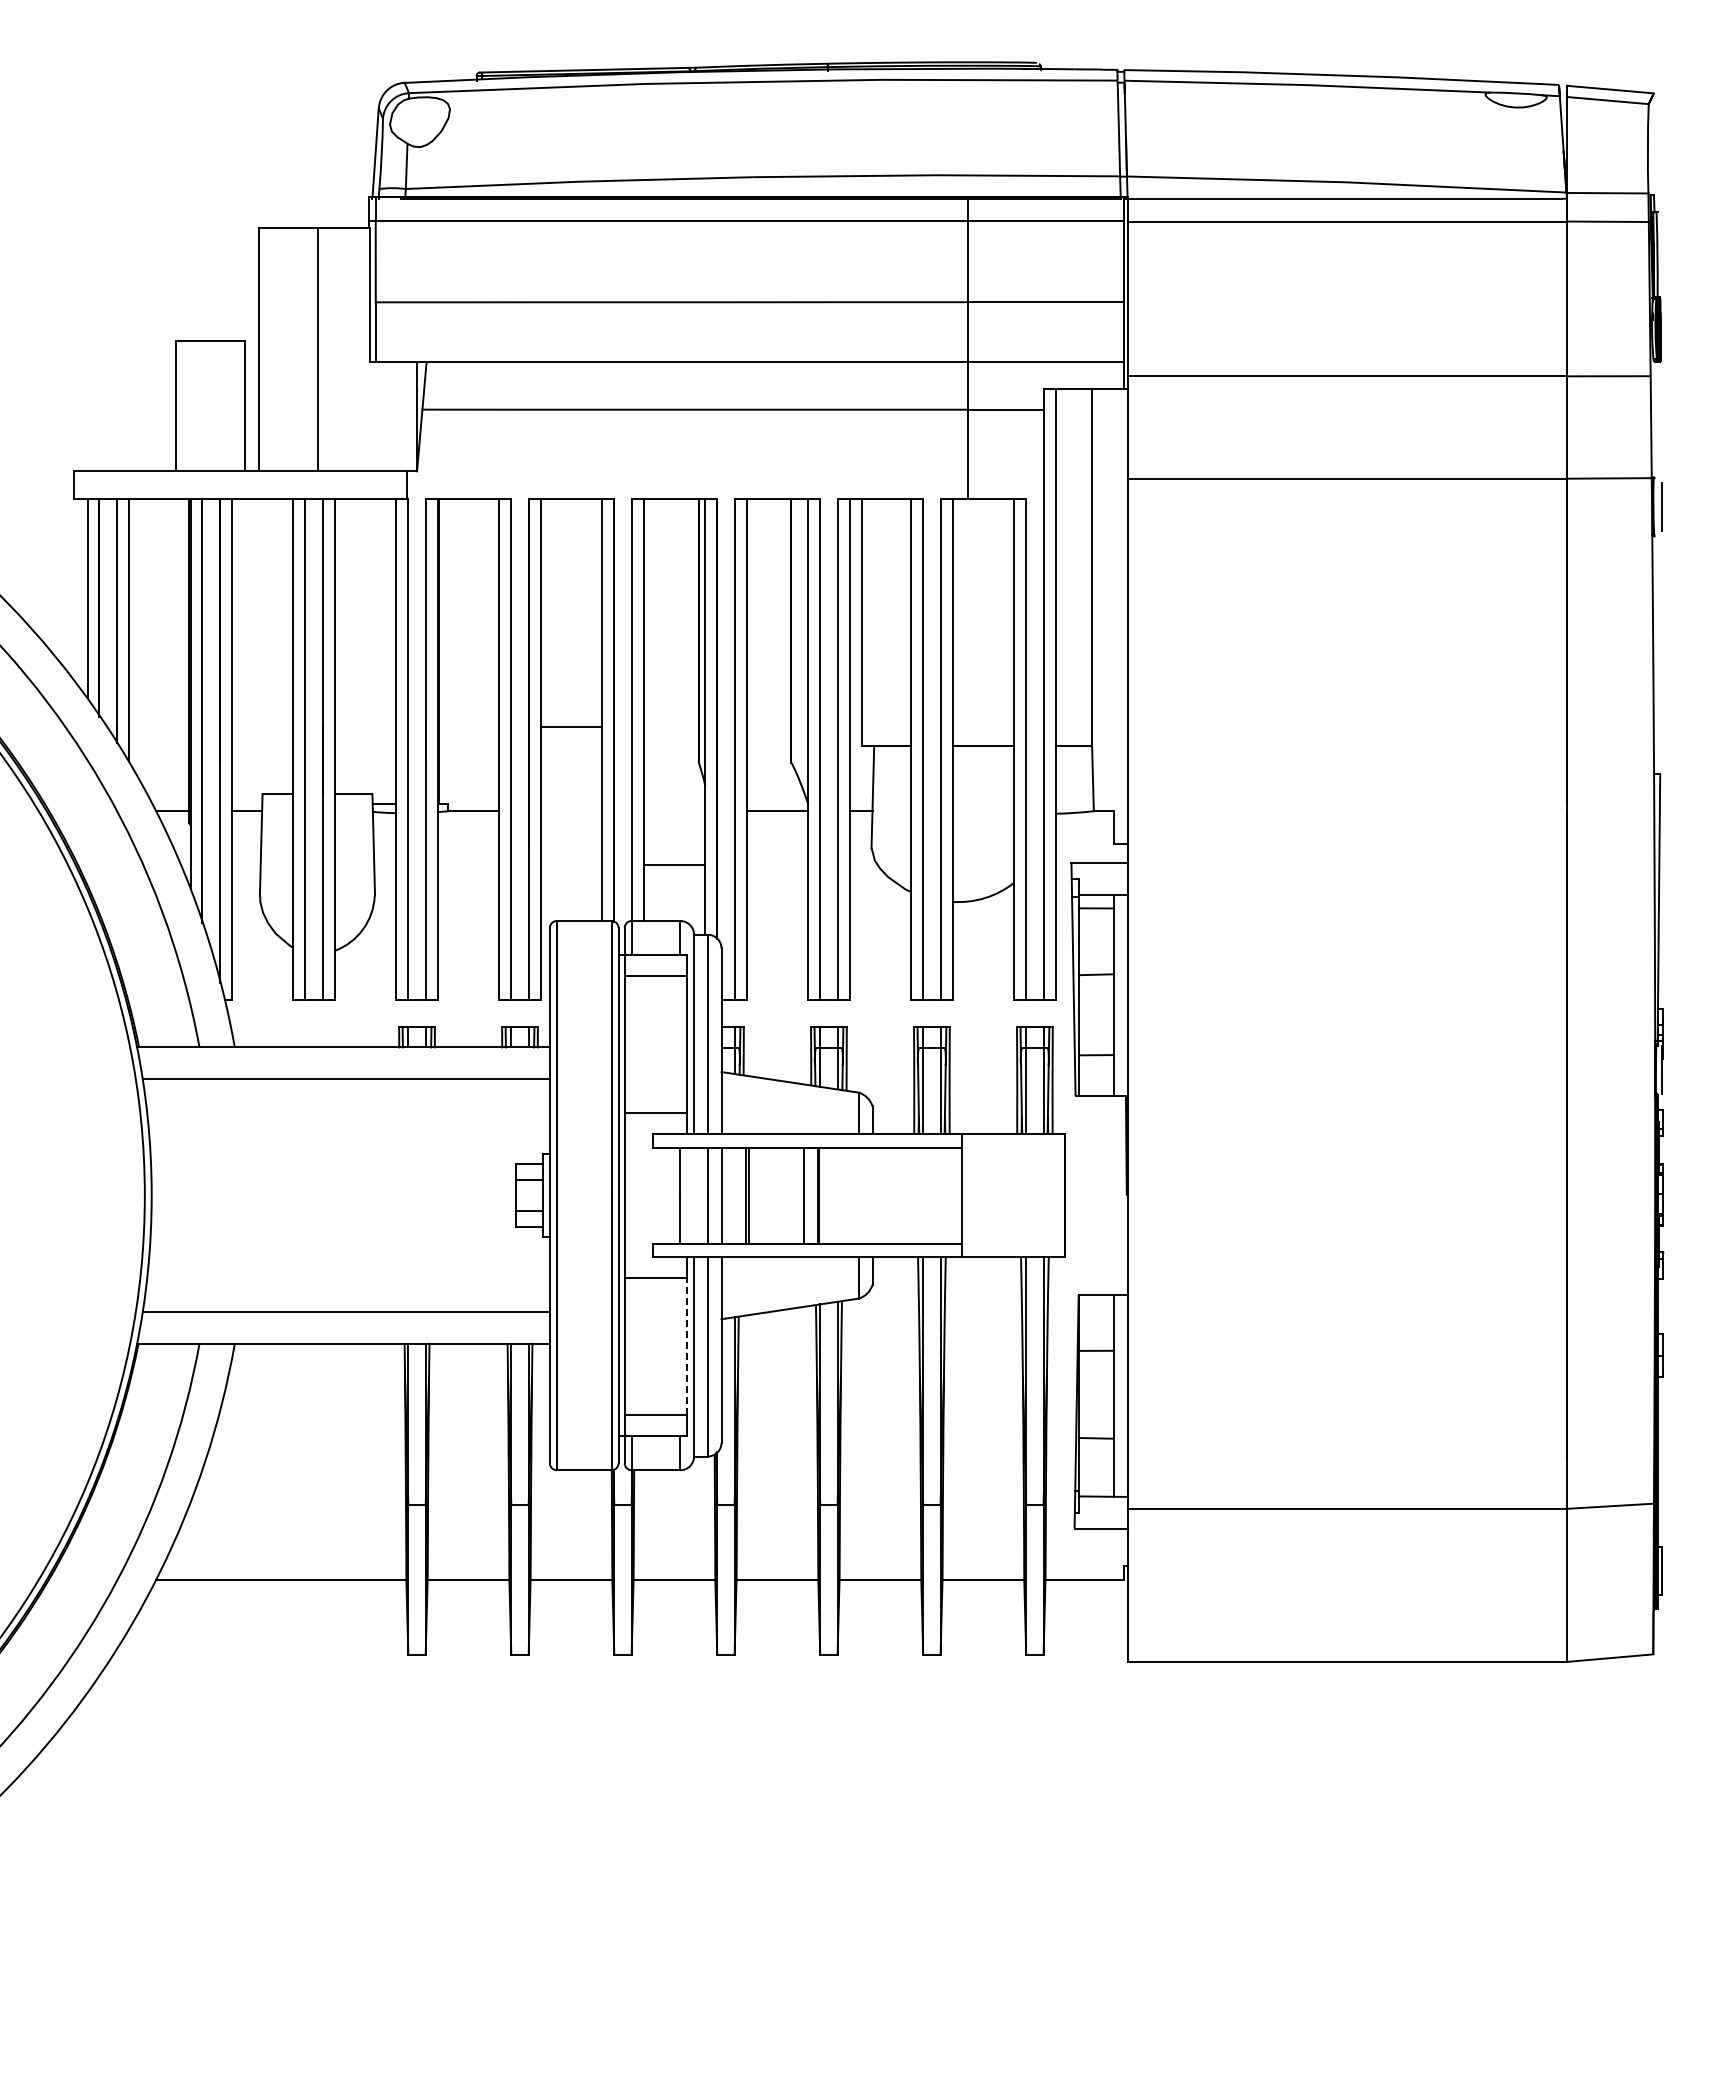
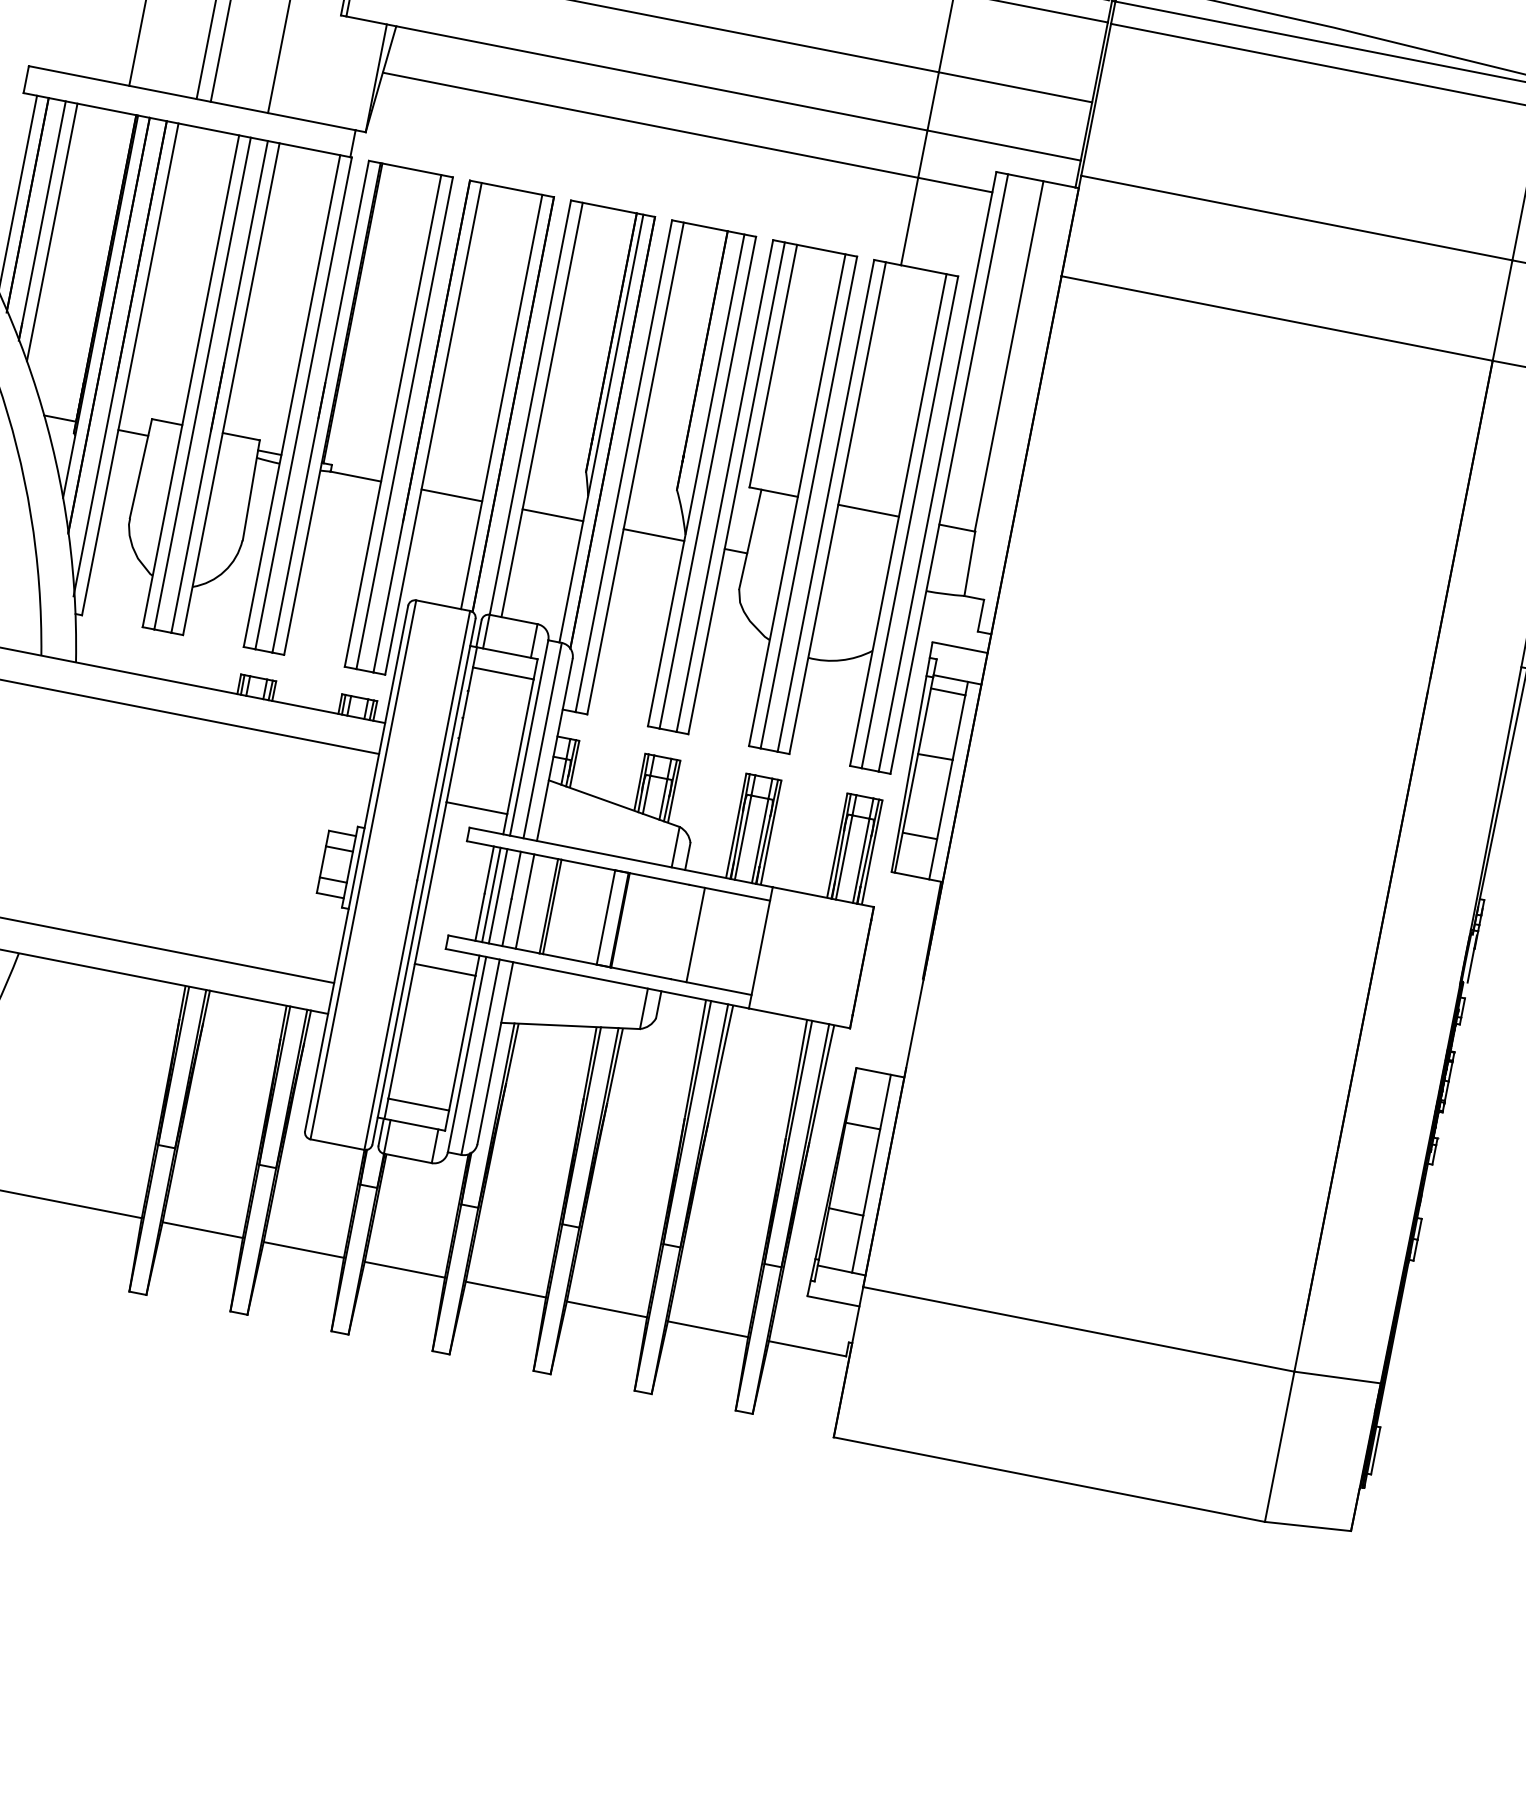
line: (571, 727) -> (451, 495), moved
line: (674, 865) -> (552, 515), moved
line: (687, 1195) -> (491, 894), added
line: (694, 1195) -> (498, 896), added
line: (895, 1195) -> (695, 934), added
line: (687, 1346) -> (462, 1043), dashed -> solid

